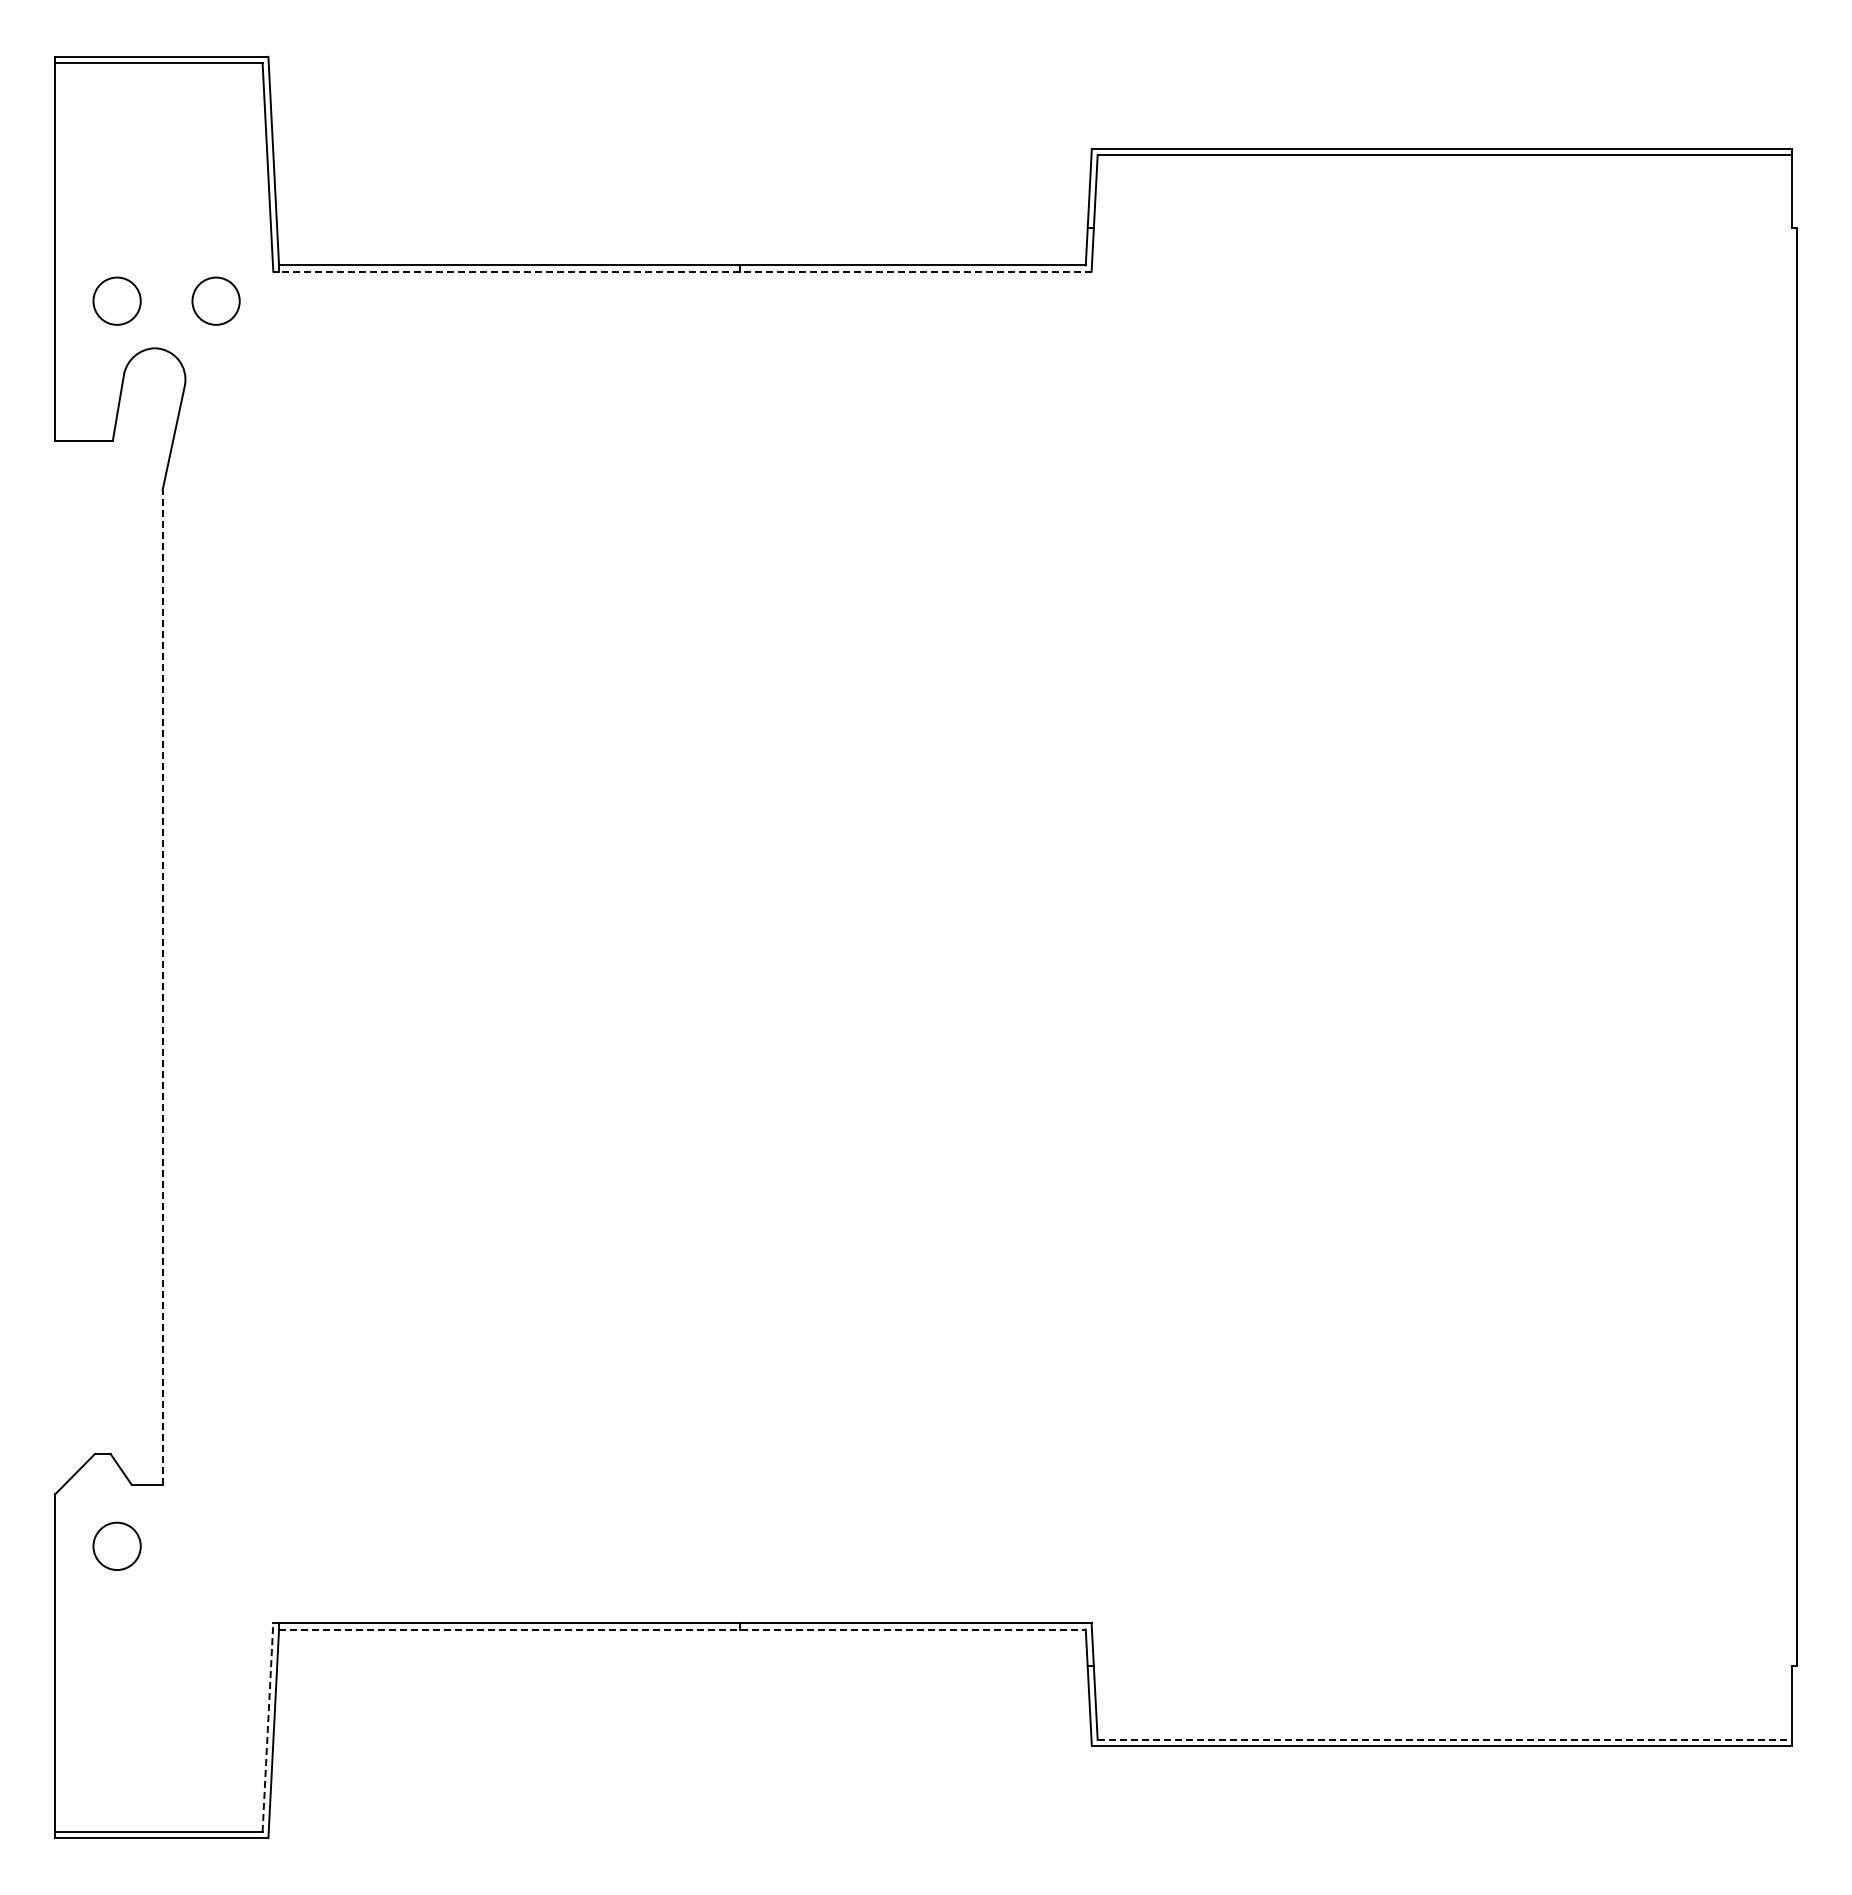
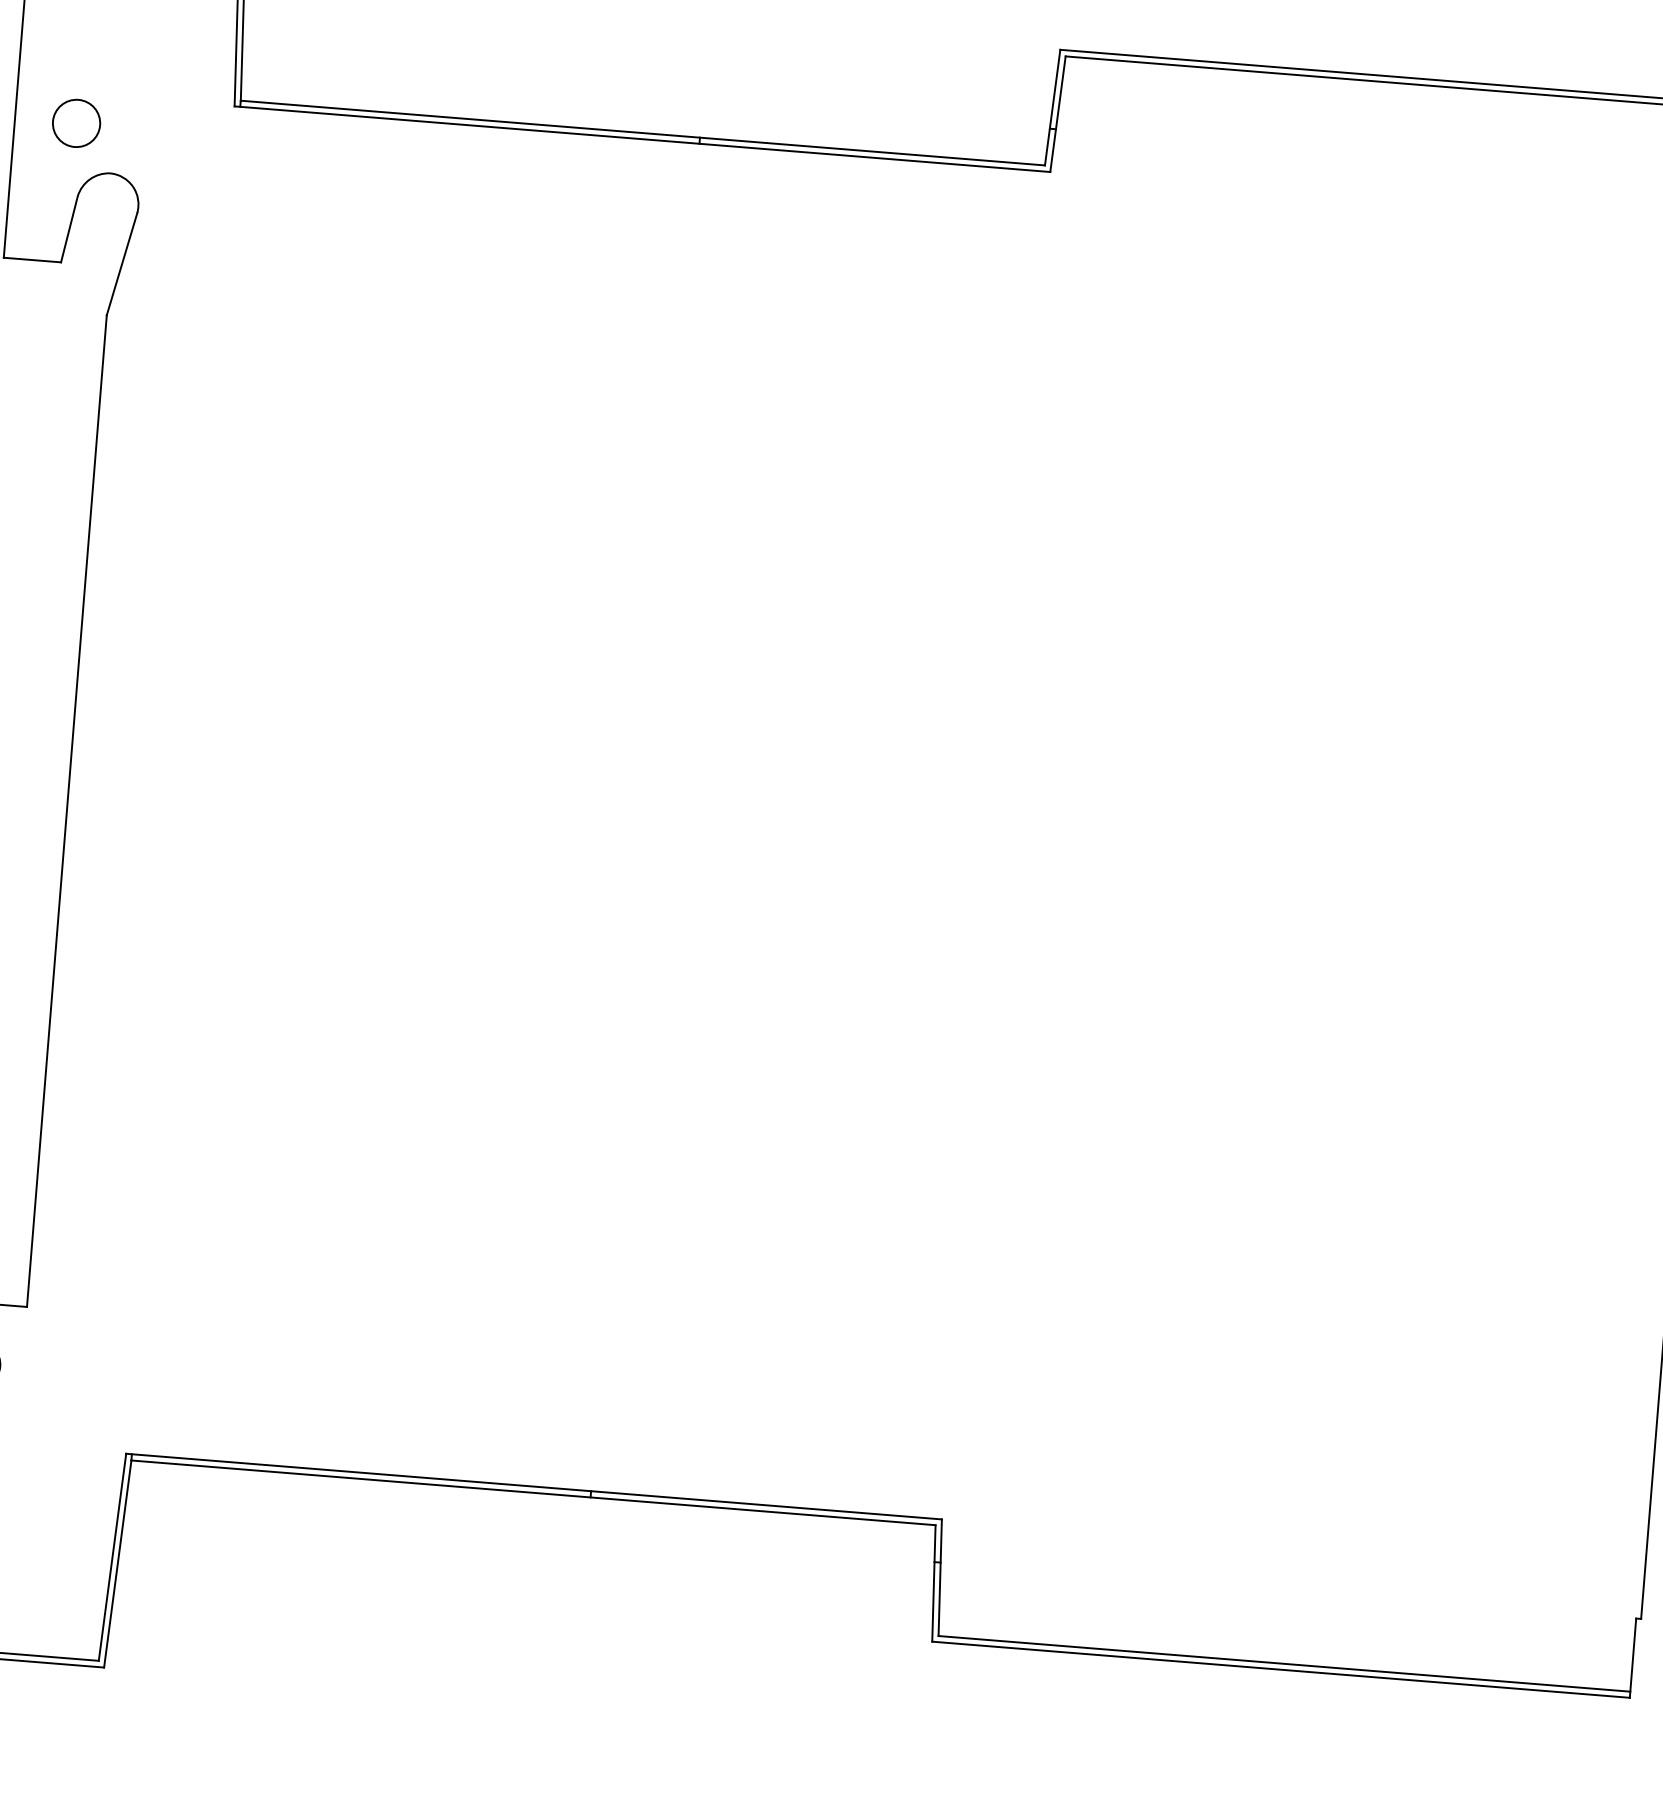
line: (681, 271) -> (641, 139), dashed -> solid
circle: (215, 300) -> (174, 130), removed
line: (162, 987) -> (66, 811), dashed -> solid
line: (682, 1629) -> (533, 1492), dashed -> solid
line: (267, 1727) -> (112, 1557), dashed -> solid
line: (1444, 1739) -> (1284, 1663), dashed -> solid

